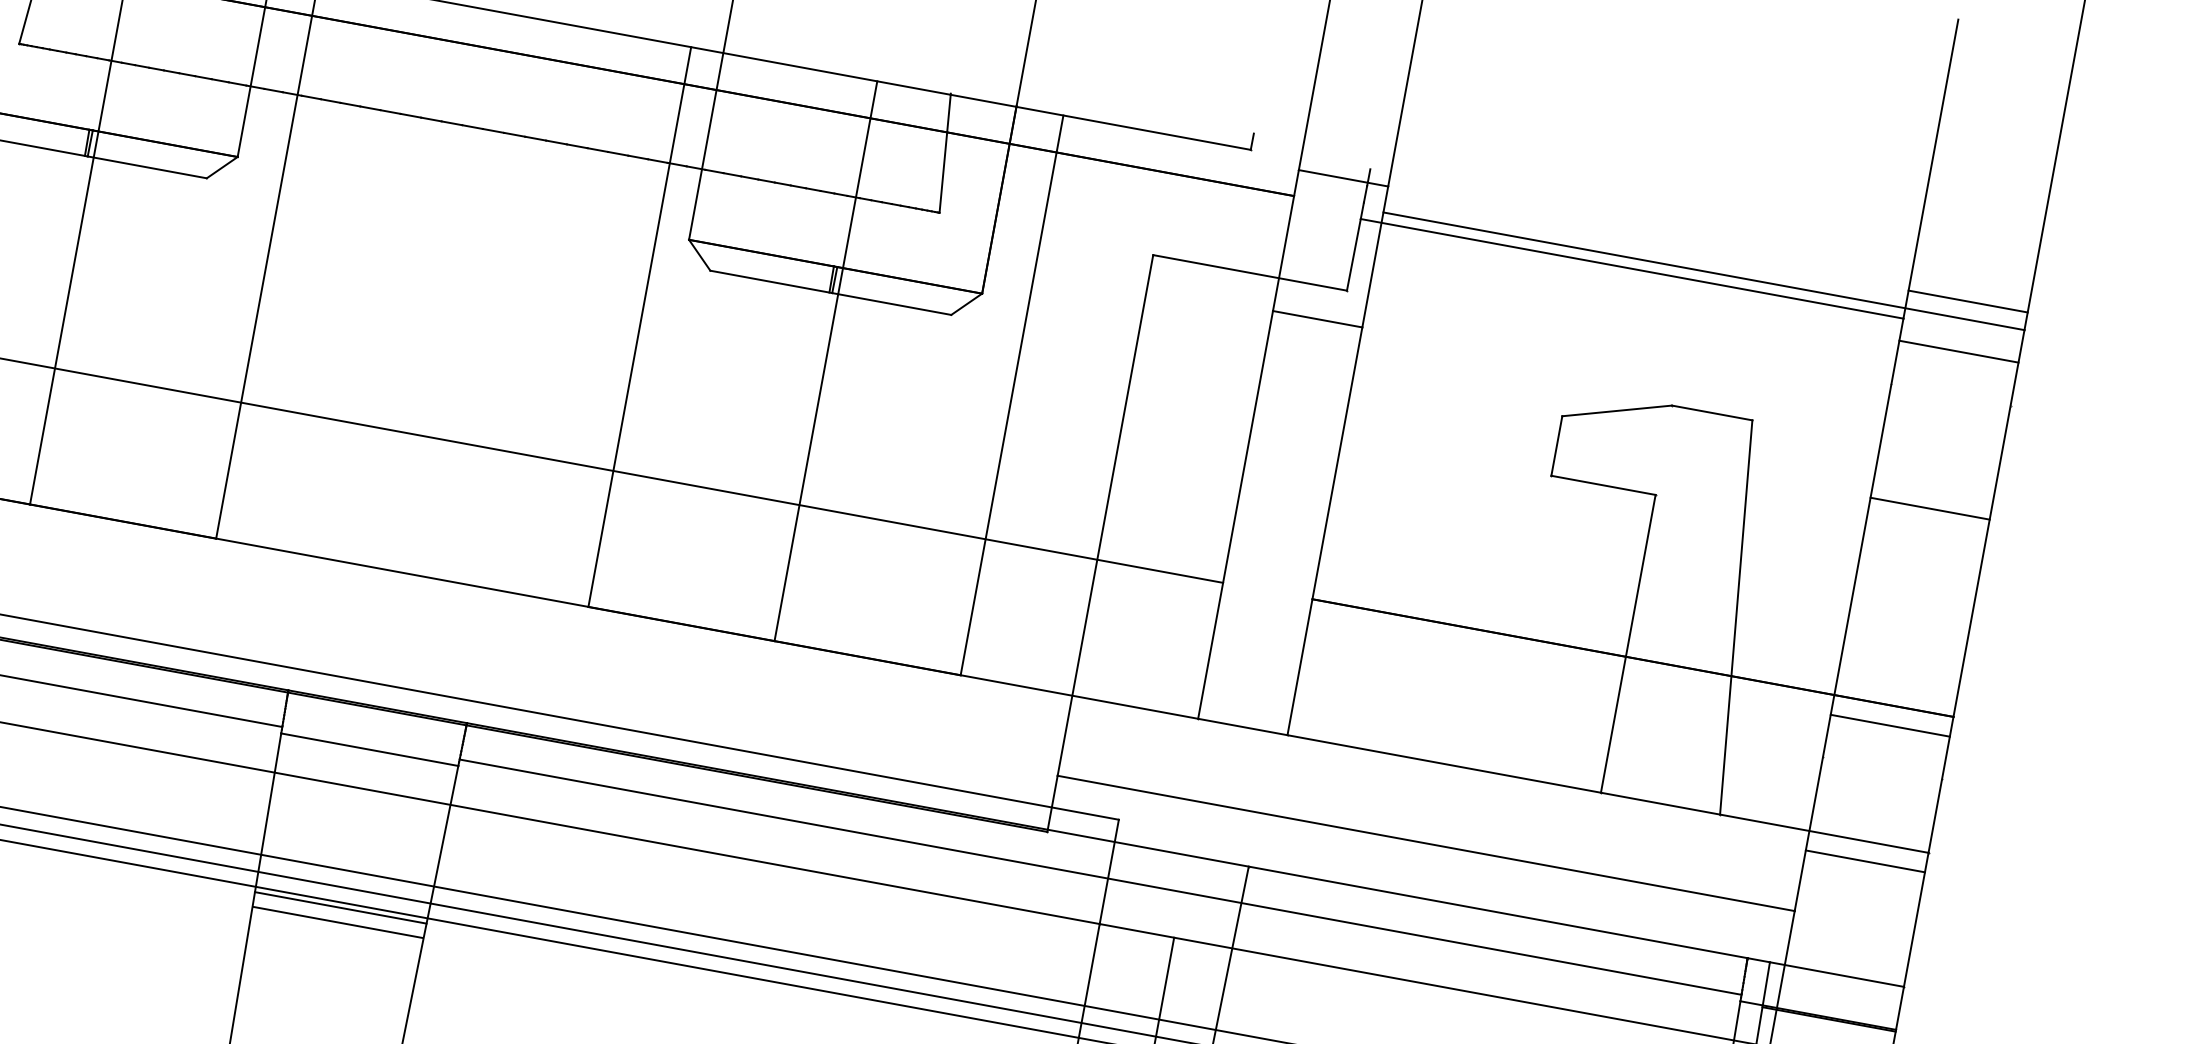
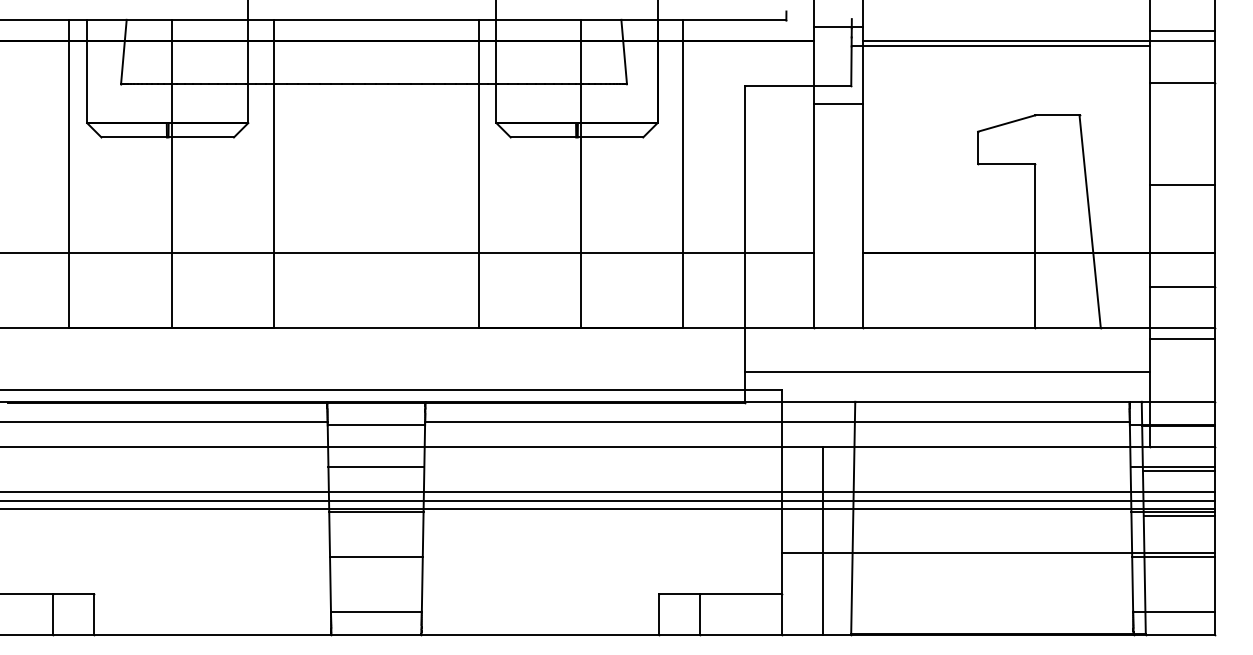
line: (1958, 351) -> (1182, 82), moved
line: (1929, 507) -> (1182, 184), moved
line: (1889, 726) -> (1182, 287), moved
line: (355, 826) -> (376, 467), added
line: (338, 922) -> (376, 557), moved

